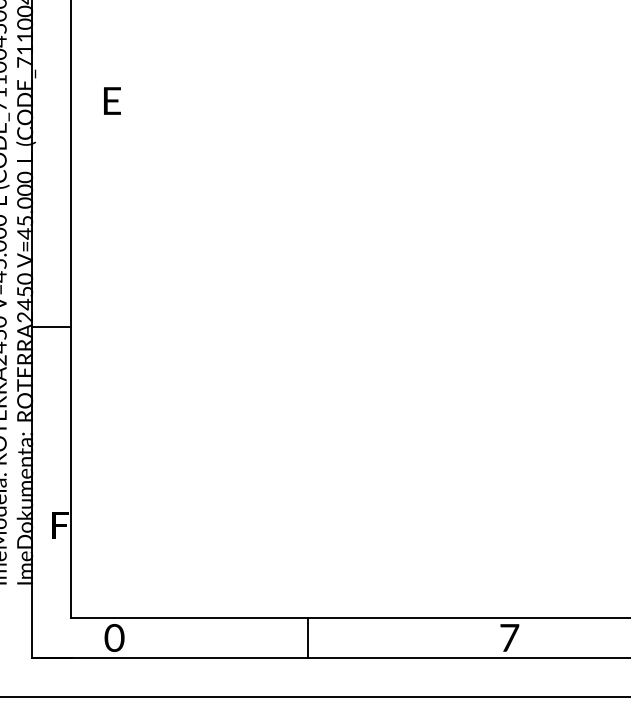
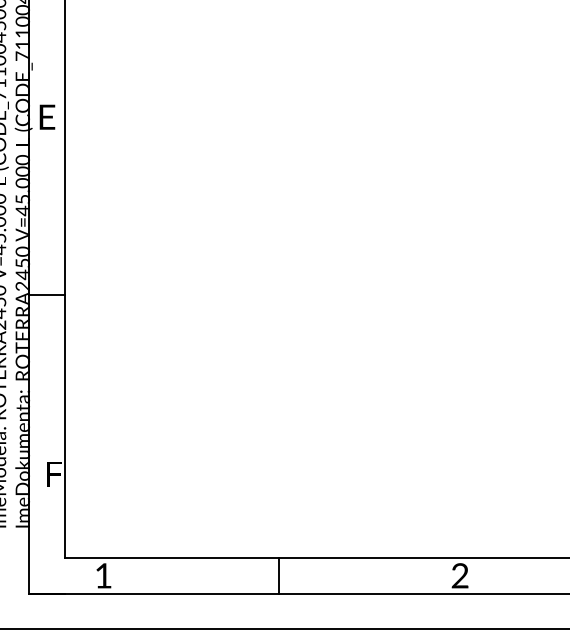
text: (112, 100) -> (47, 116), moved
text: (114, 637) -> (103, 575), 0 -> 1
text: (509, 637) -> (460, 575), 7 -> 2

